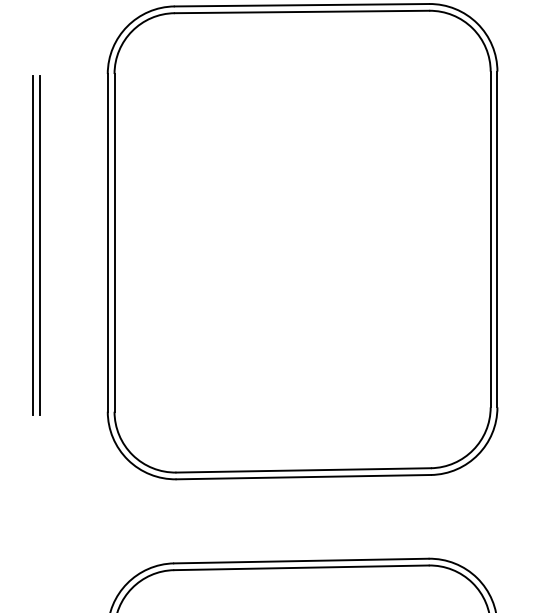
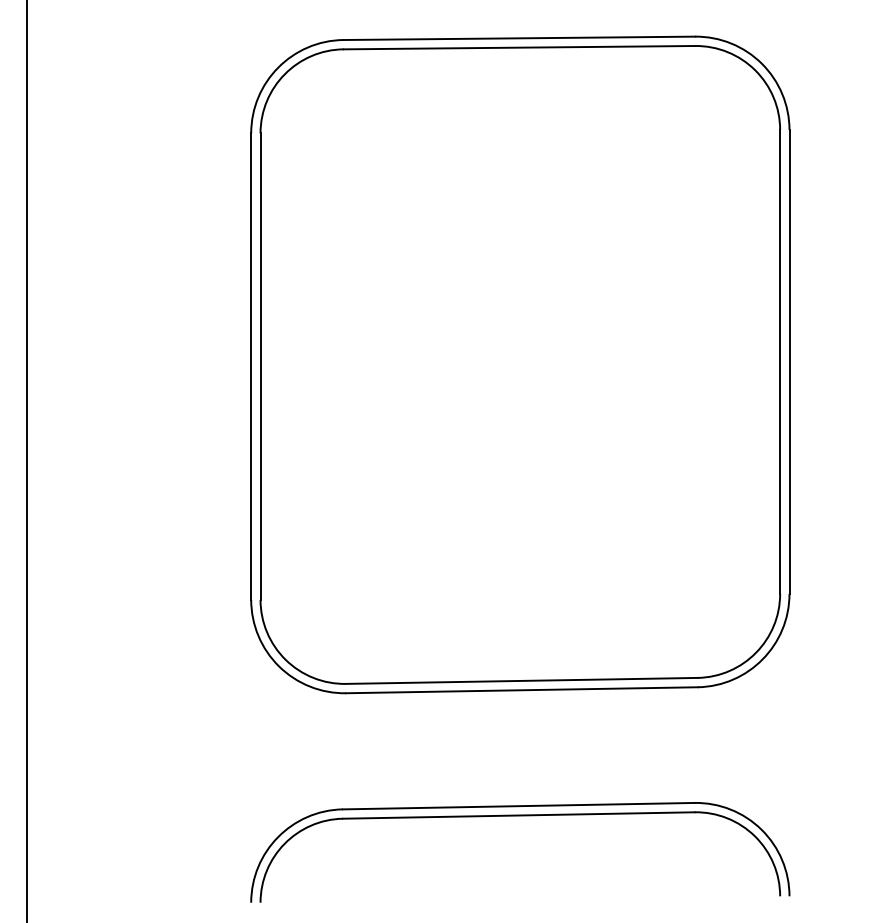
line: (33, 245) -> (148, 370), removed
line: (39, 245) -> (157, 370), removed

